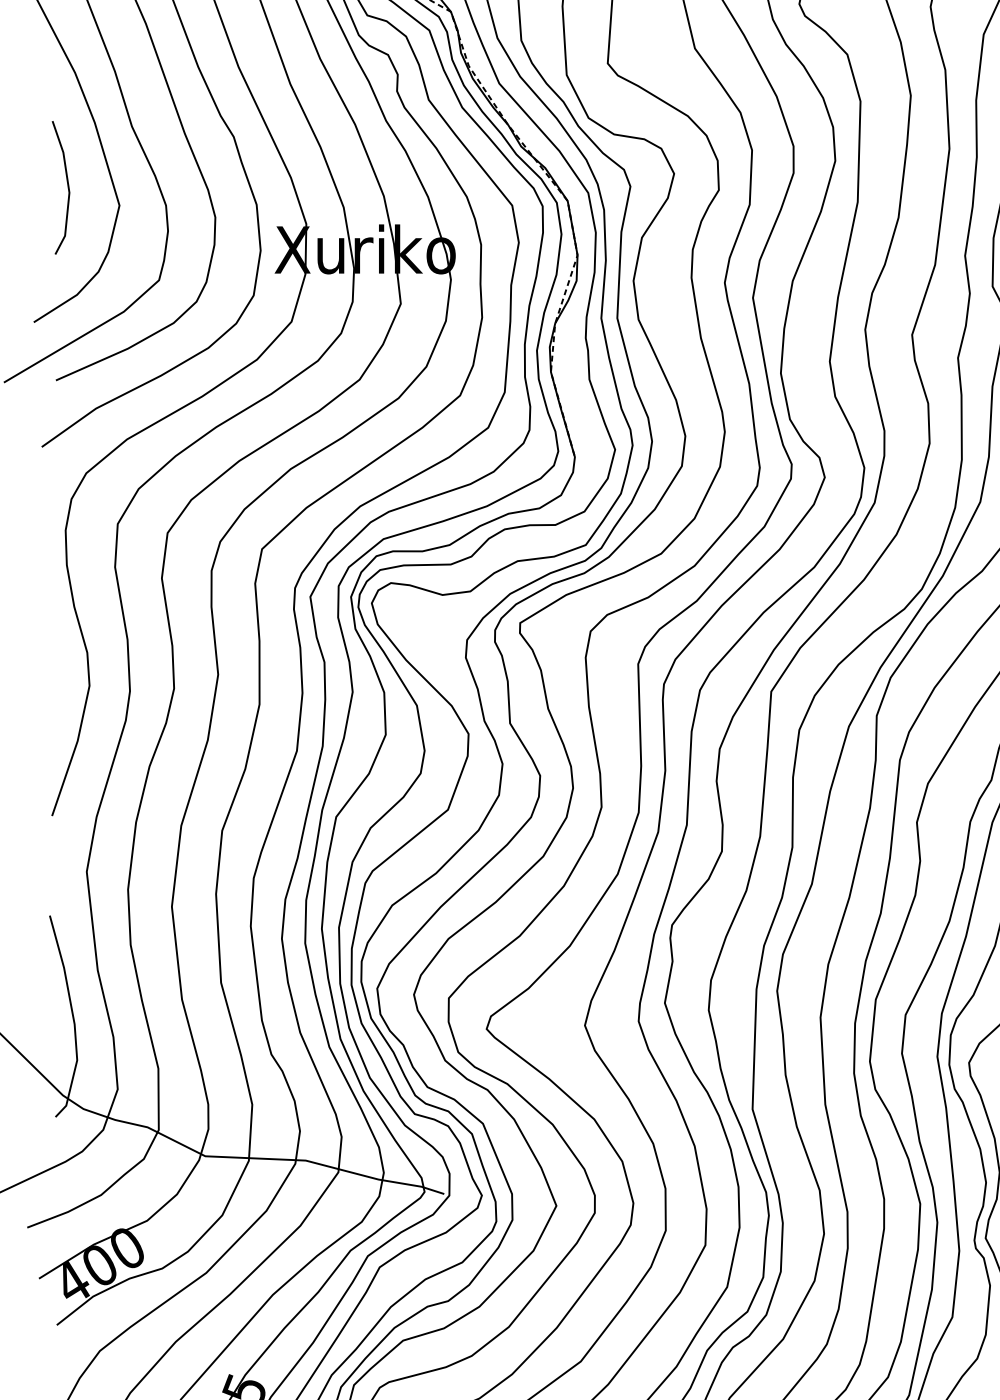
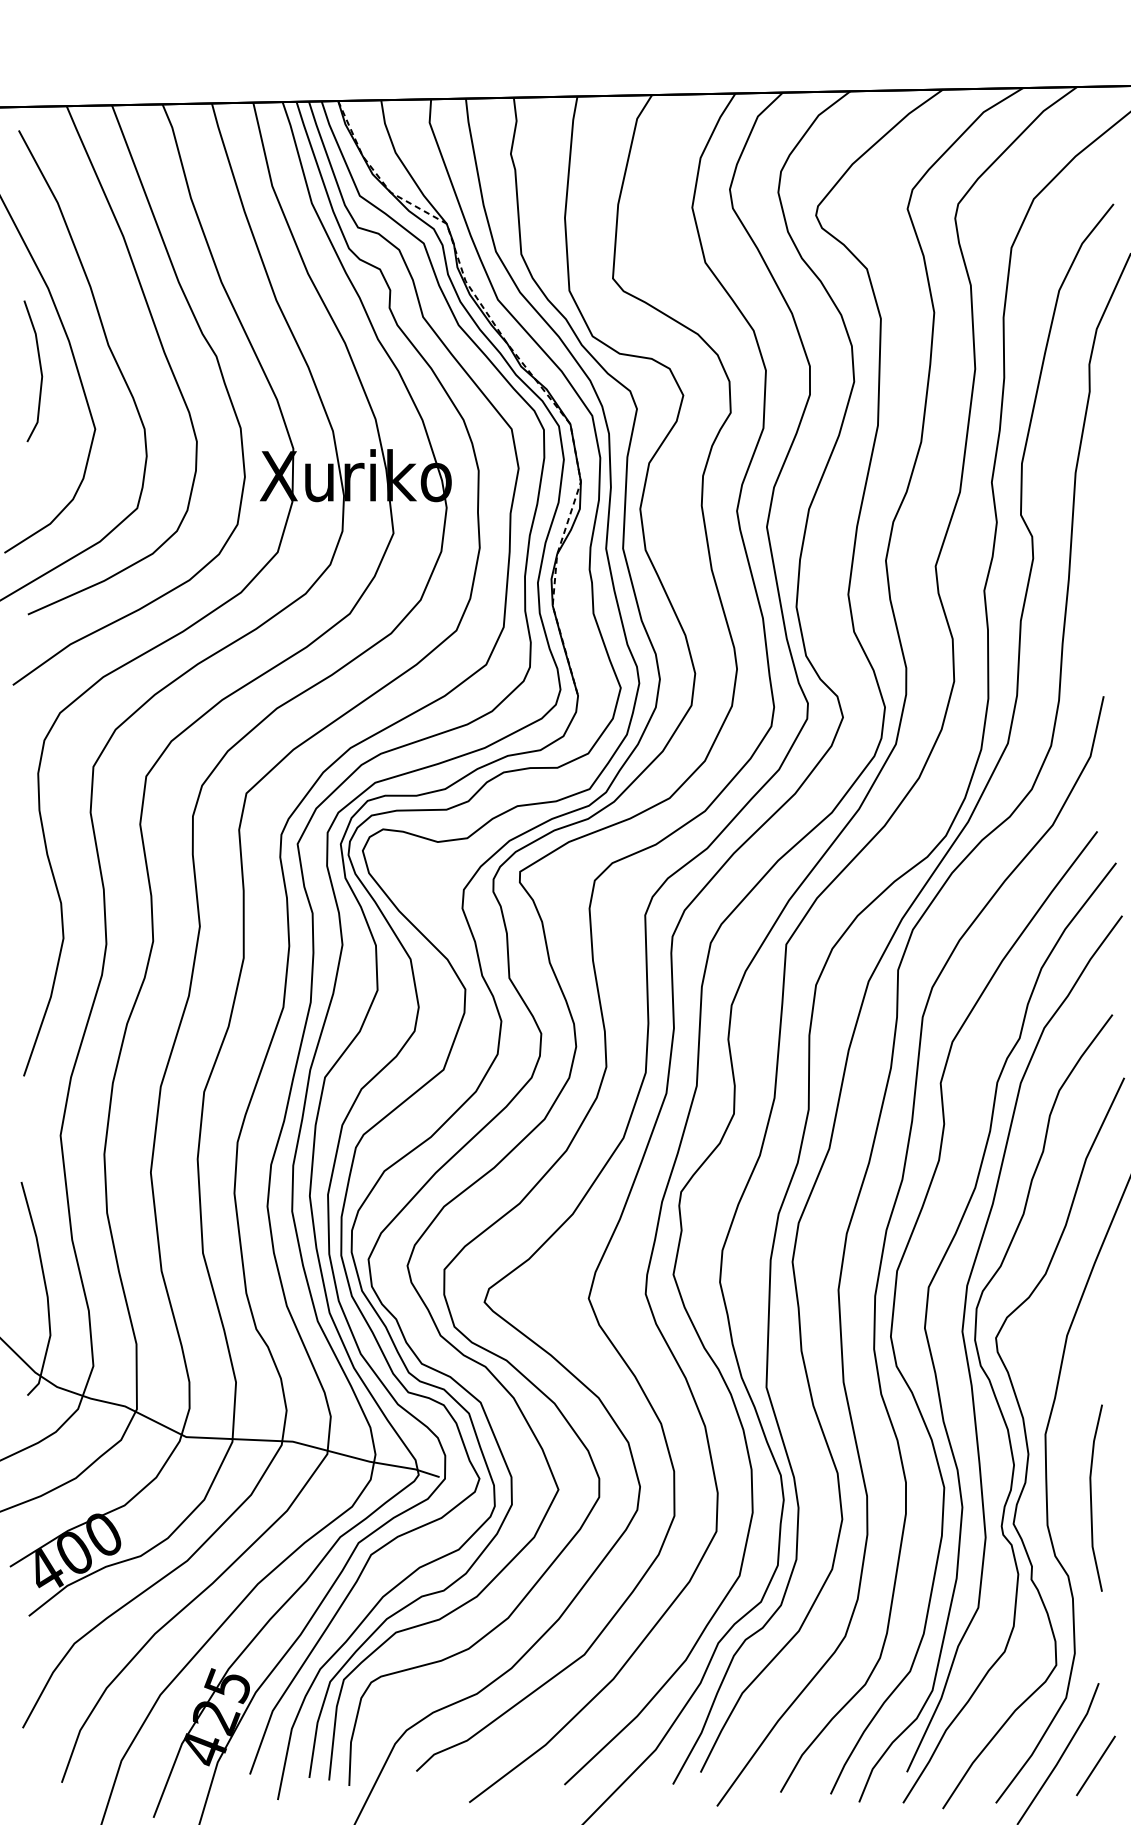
line: (67, 187) -> (40, 371), moved

